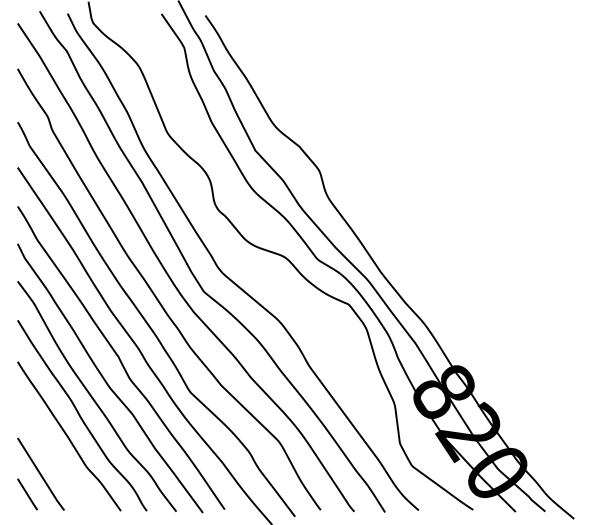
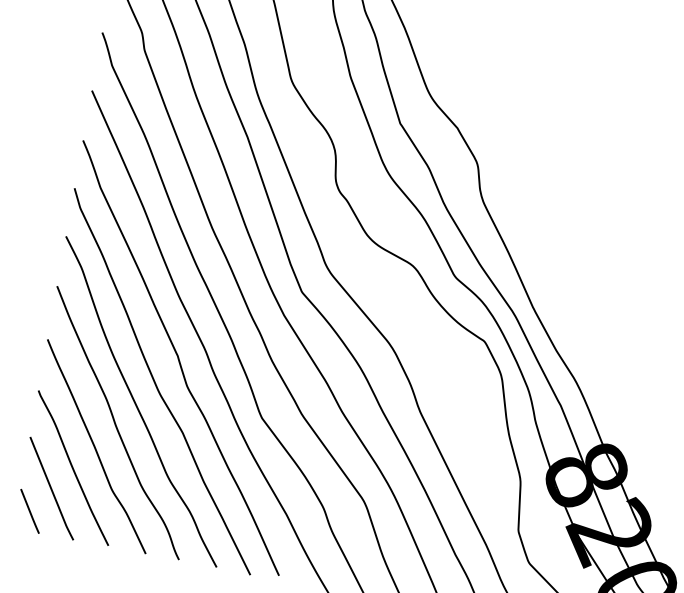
curve: (54, 455) -> (73, 467), added

